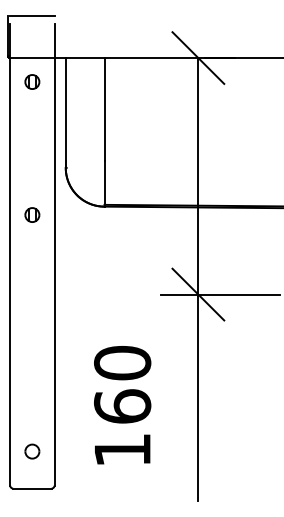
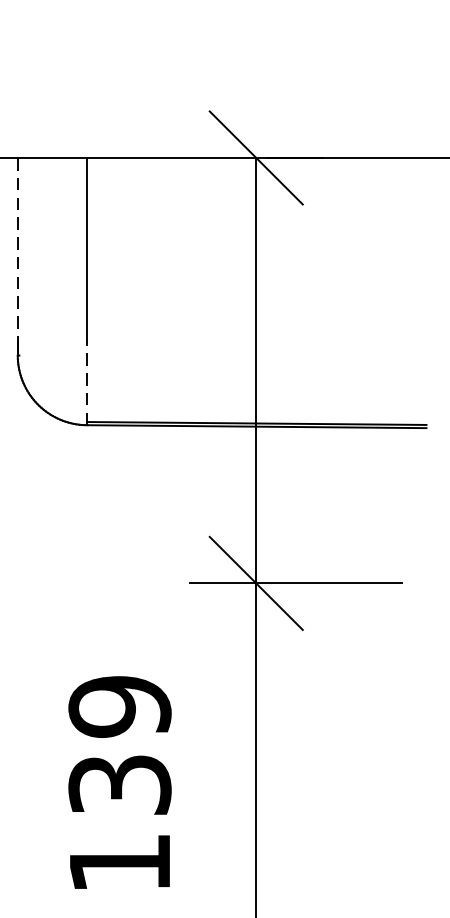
line: (65, 109) -> (17, 250), solid -> dashed
line: (104, 183) -> (87, 383), solid -> dashed
text: (122, 384) -> (119, 745), 160 -> 139

